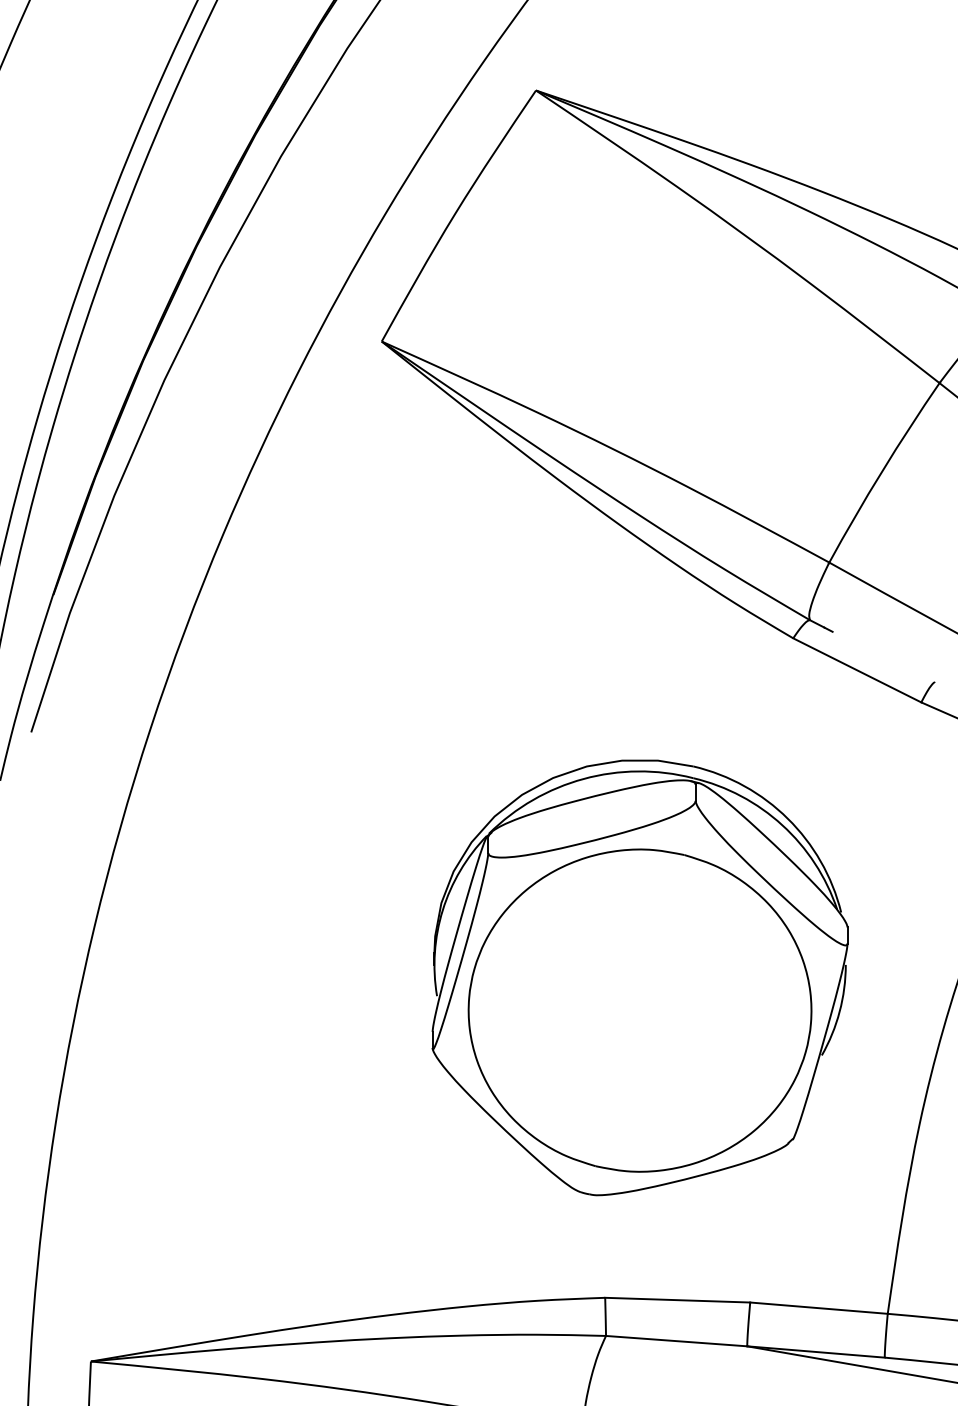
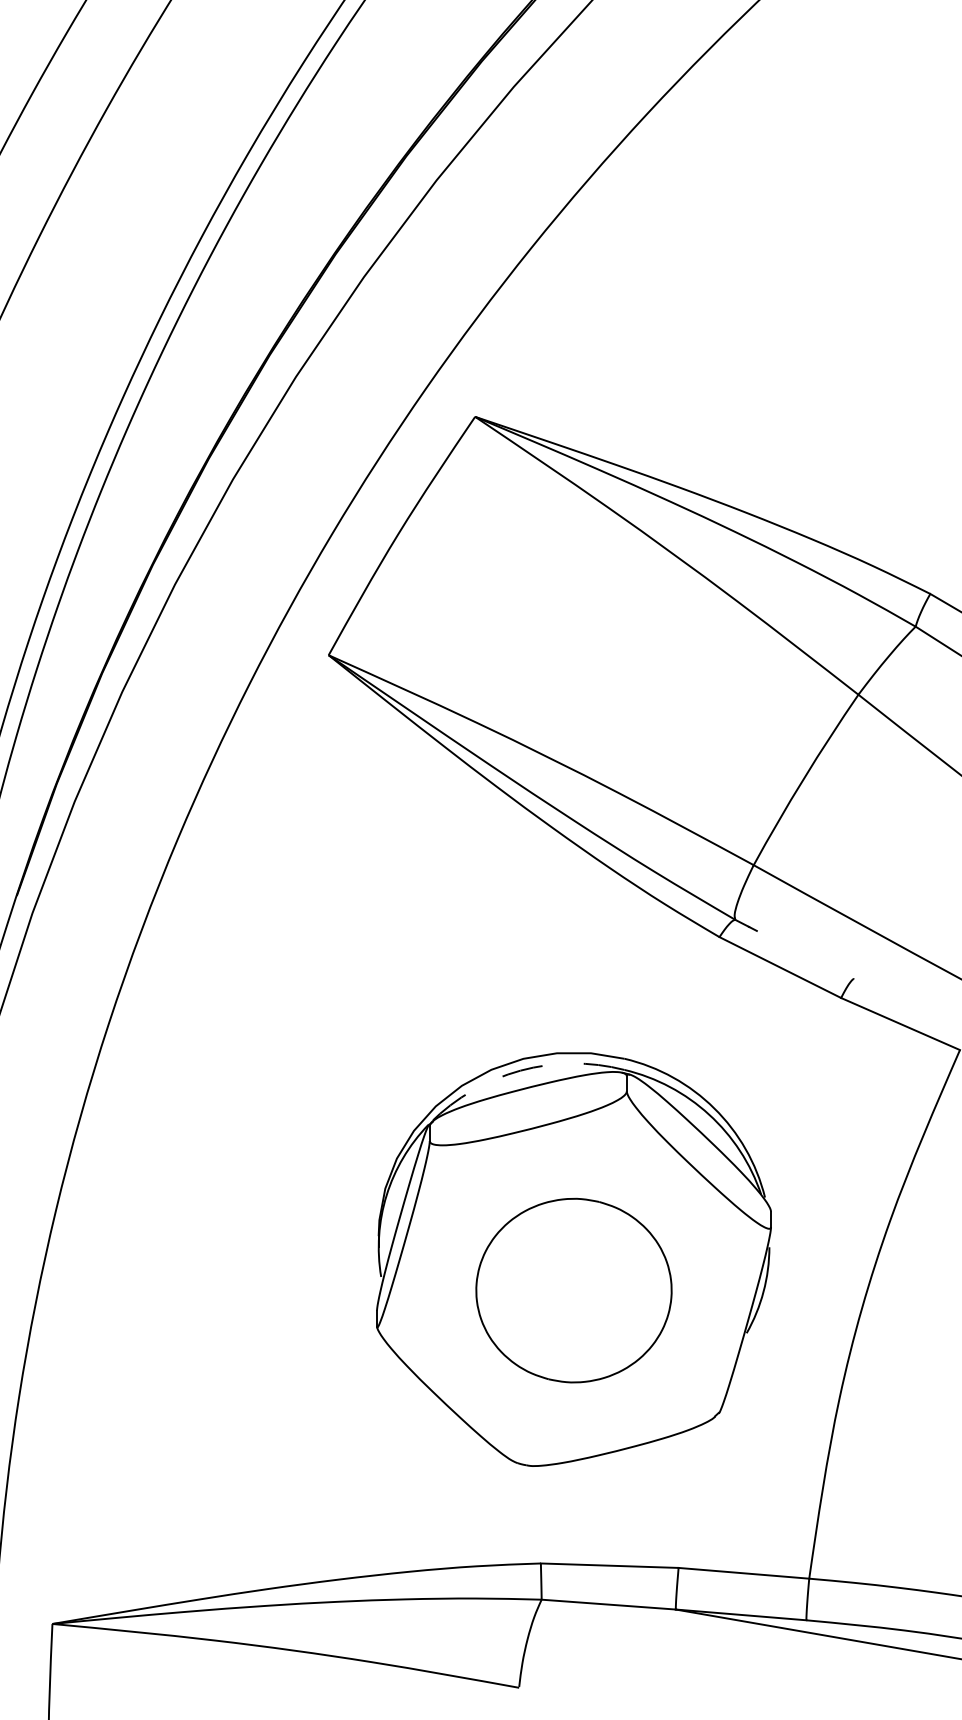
arc: (583, 778) -> (520, 1070), solid -> dashed
part: (639, 1010) -> (573, 1290), size x0.6

